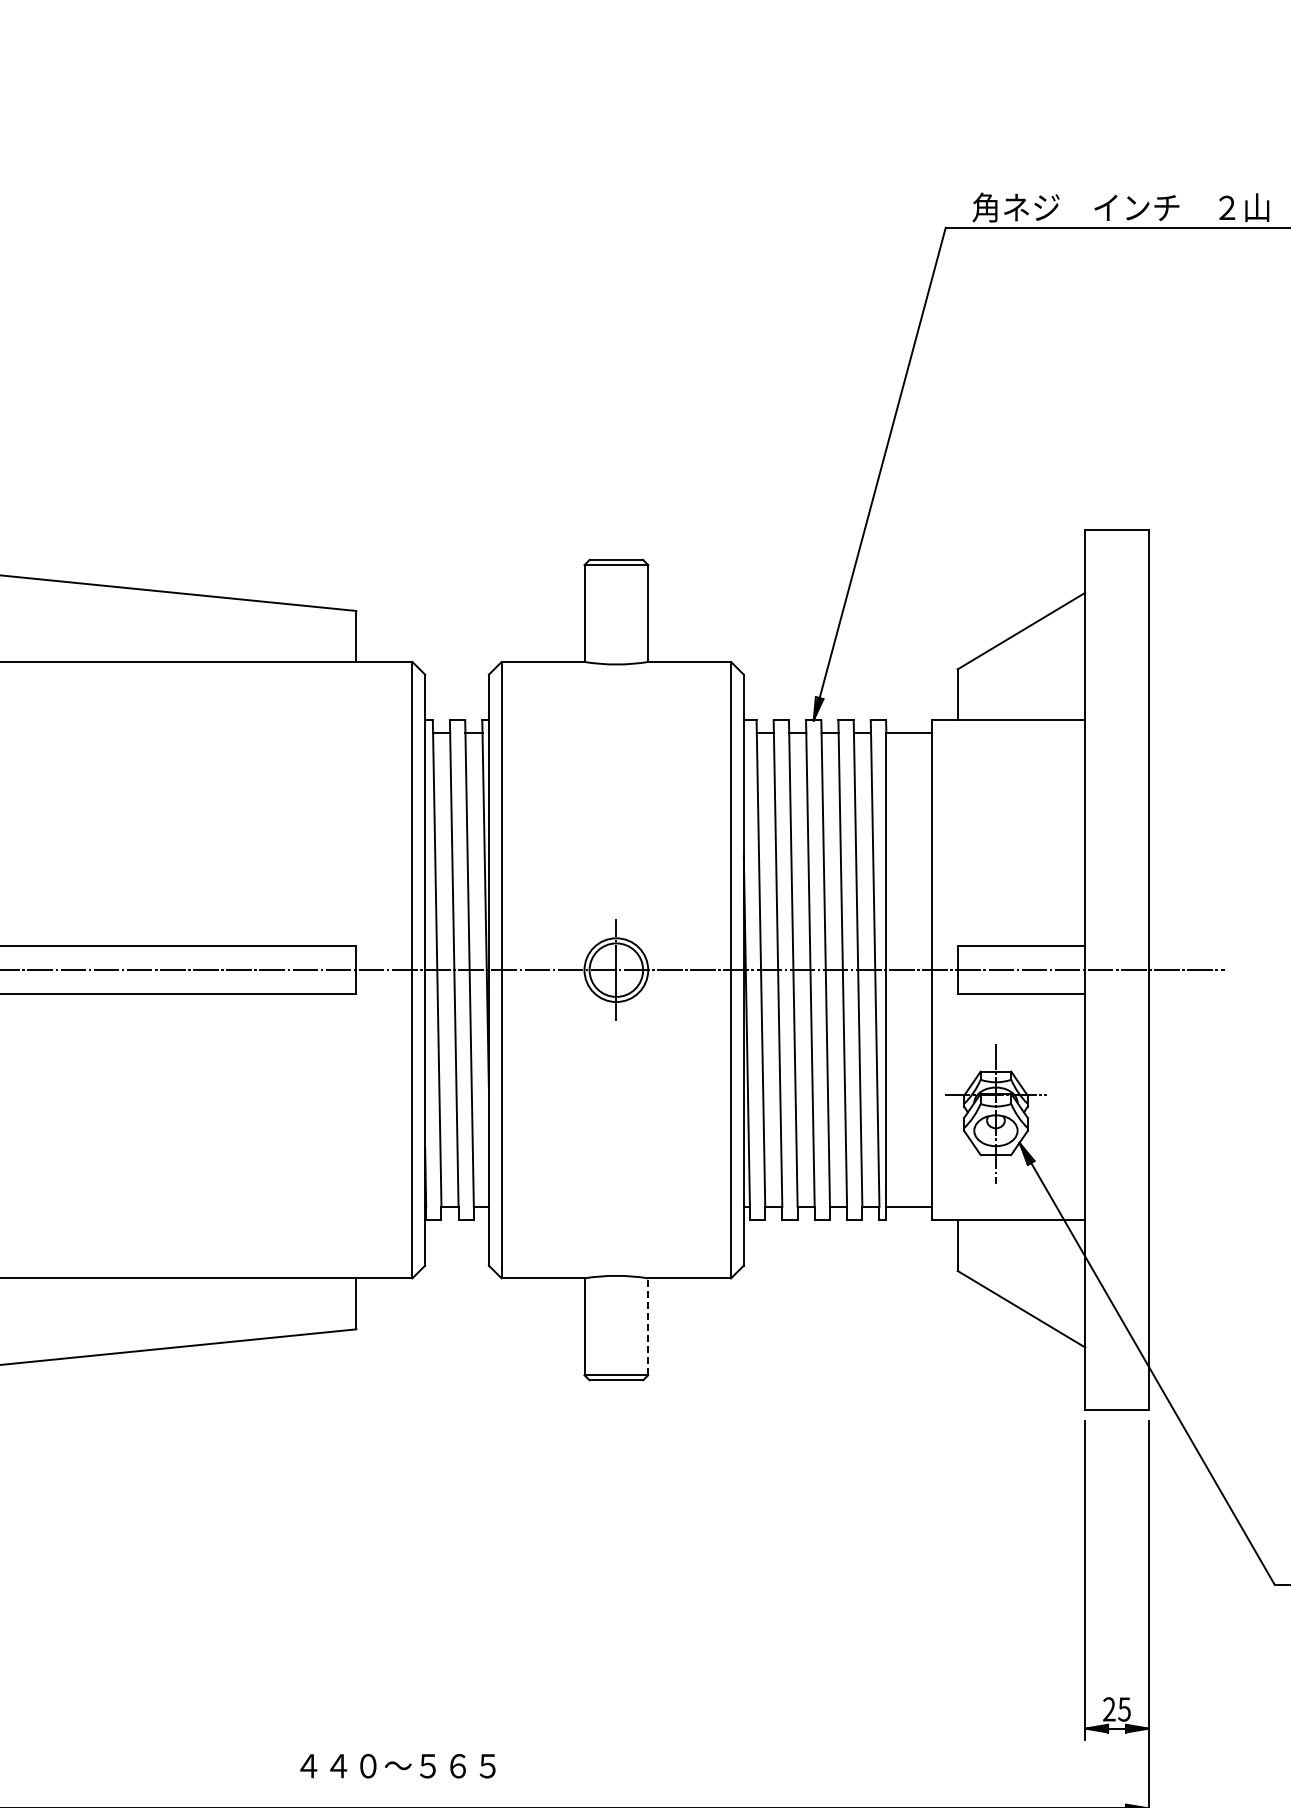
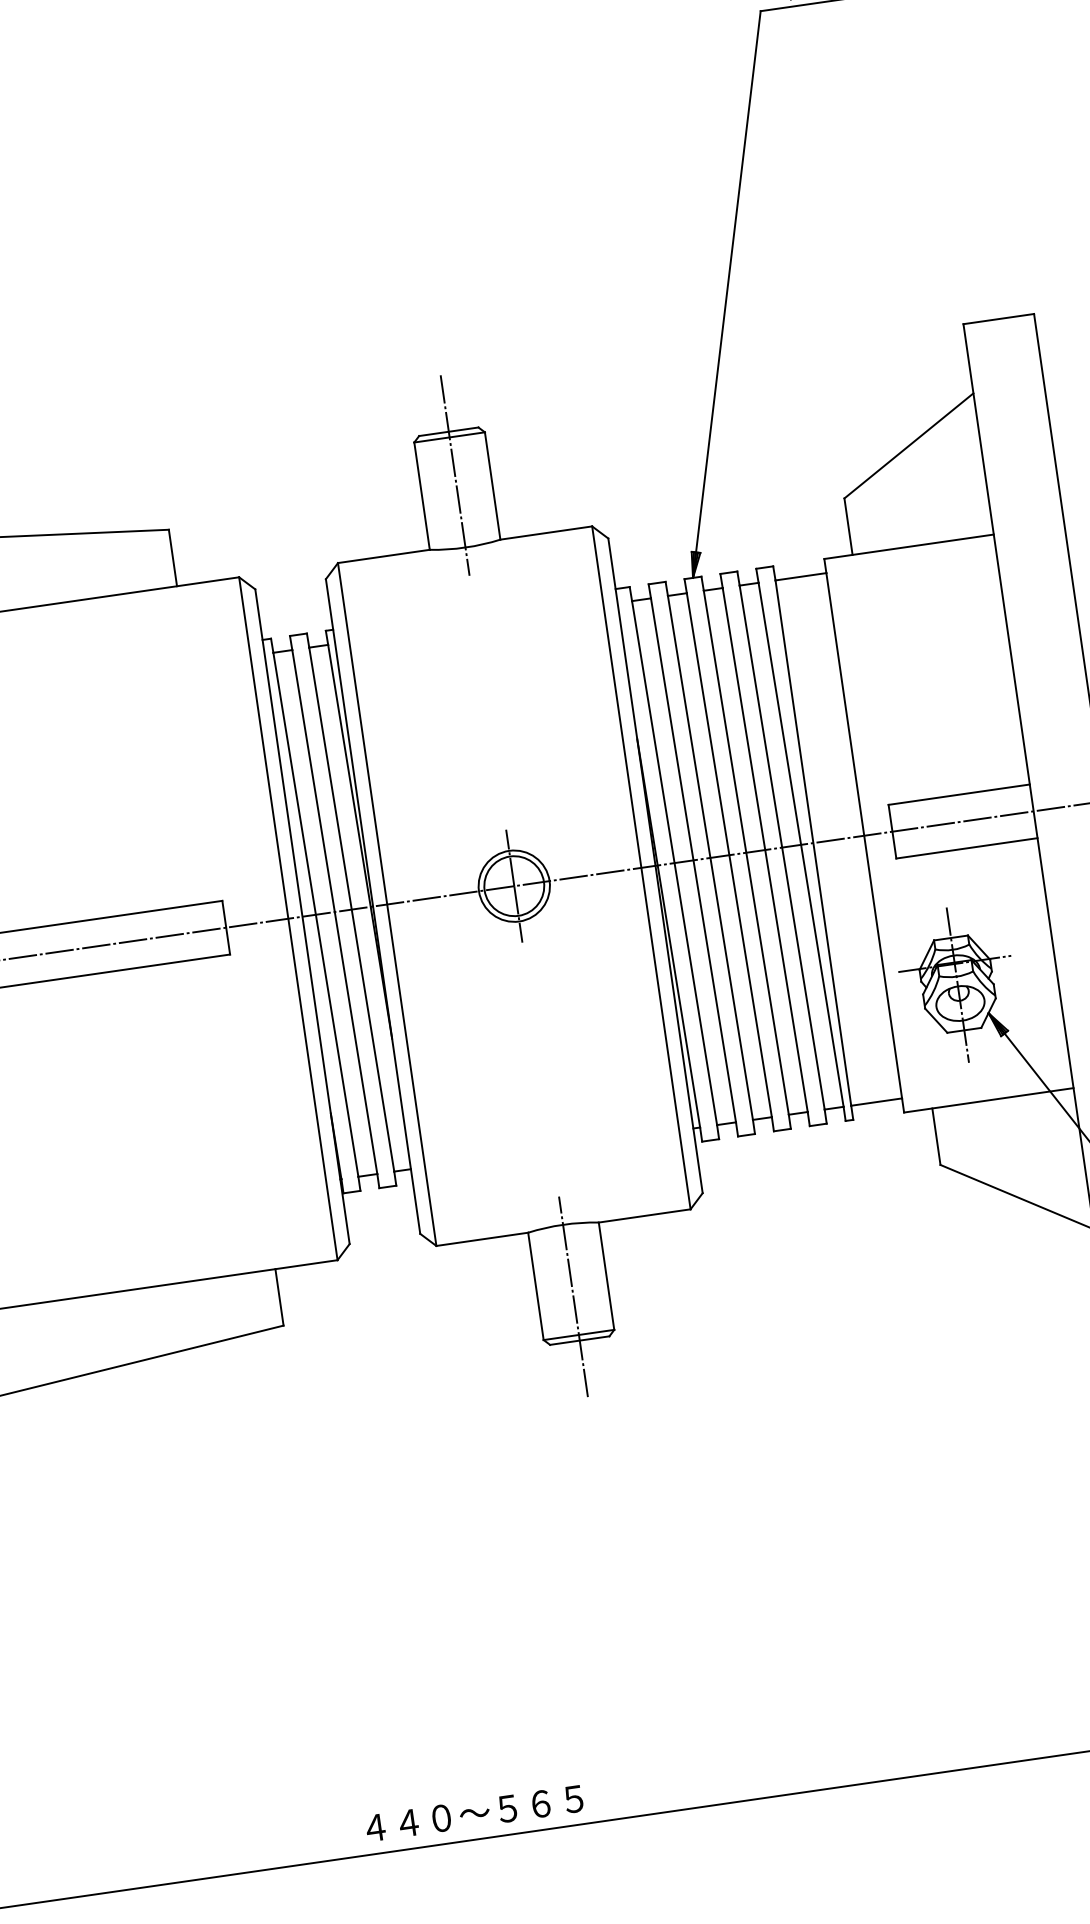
line: (616, 599) -> (455, 475), added
line: (648, 1326) -> (606, 1275), dashed -> solid
line: (616, 1340) -> (573, 1296), added
text: (397, 1766) -> (473, 1814), moved

